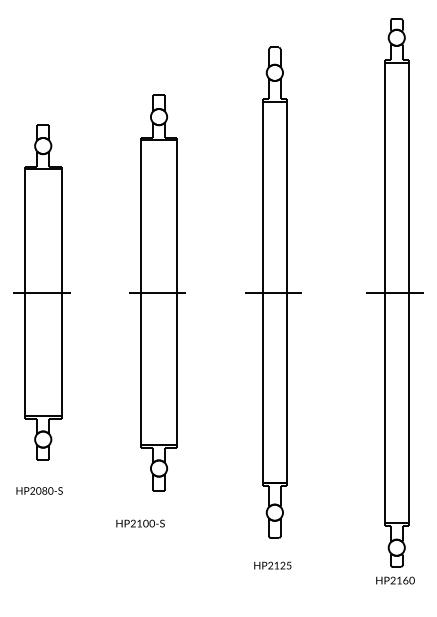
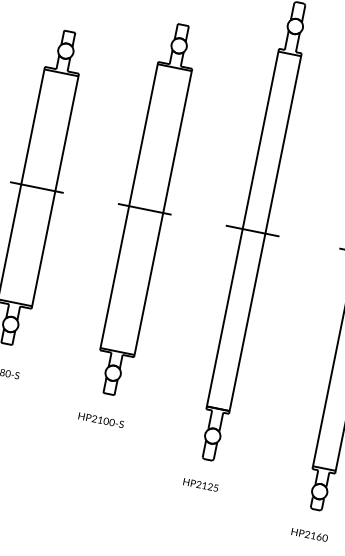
text: (140, 523) -> (101, 420), moved
text: (395, 580) -> (309, 534), moved

